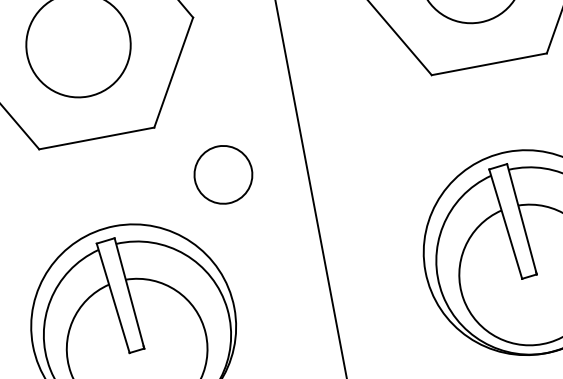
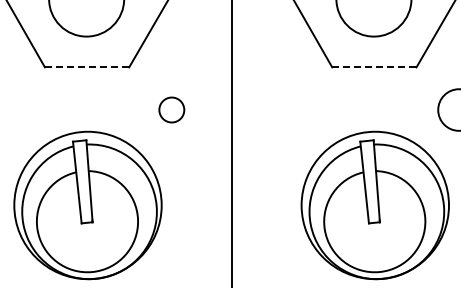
line: (489, 64) -> (374, 67), solid -> dashed
line: (97, 138) -> (87, 67), solid -> dashed
circle: (222, 174) -> (171, 109), size x0.6

